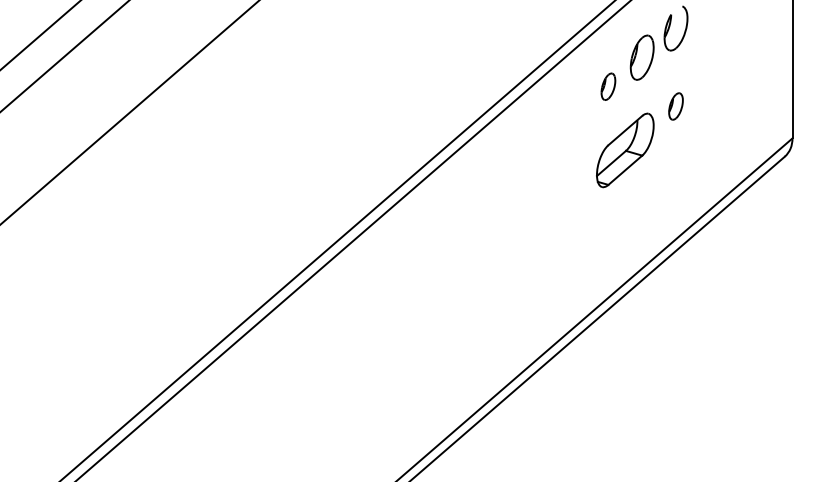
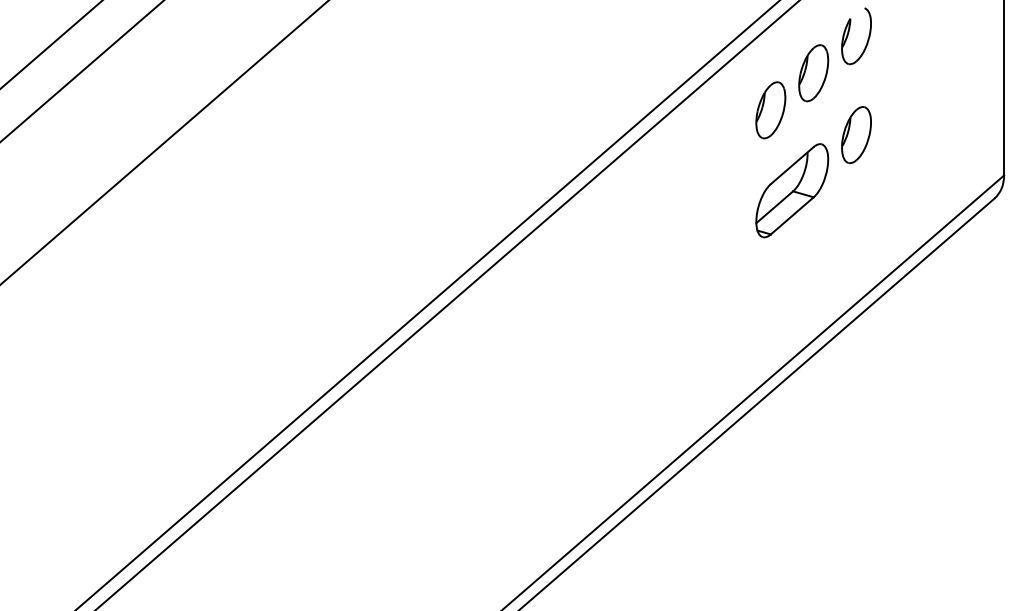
part: (608, 86) -> (770, 109), size x1.67
part: (675, 106) -> (855, 135), size x1.67

